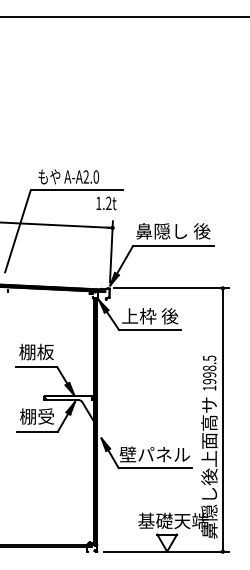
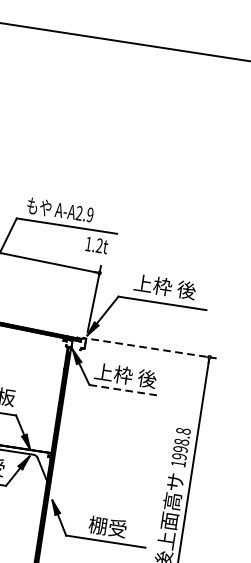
text: (95, 176) -> (89, 214), A-A2.0 -> A-A2.9
text: (173, 231) -> (165, 287), 鼻隠し 後 -> 上枠 後
line: (171, 288) -> (153, 348), solid -> dashed
line: (150, 329) -> (123, 390), solid -> dashed
text: (209, 358) -> (183, 431), 1998.5 -> 1998.8
text: (154, 454) -> (107, 526), 壁パネル -> 棚受

